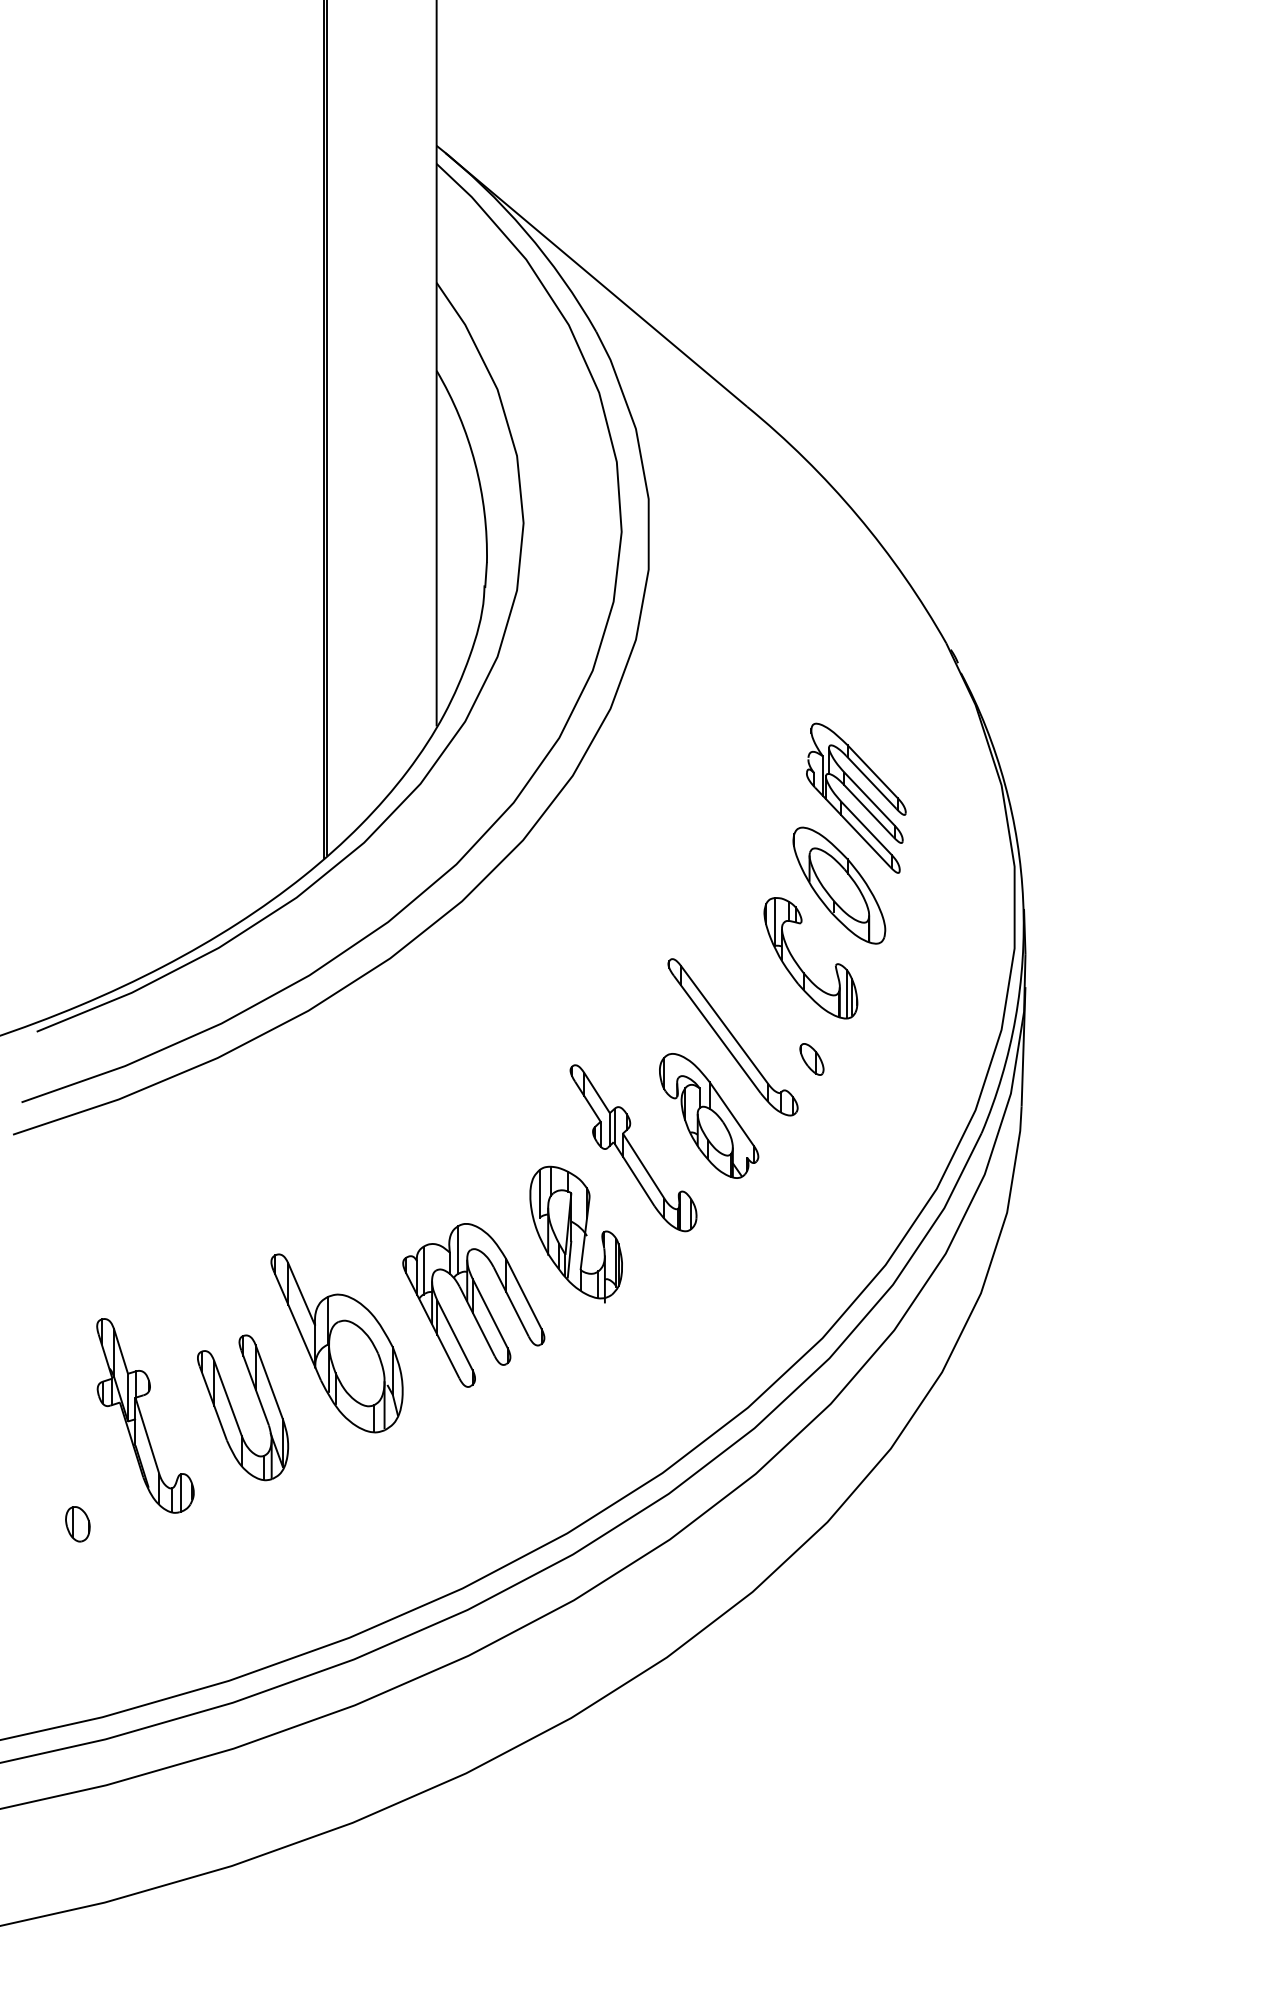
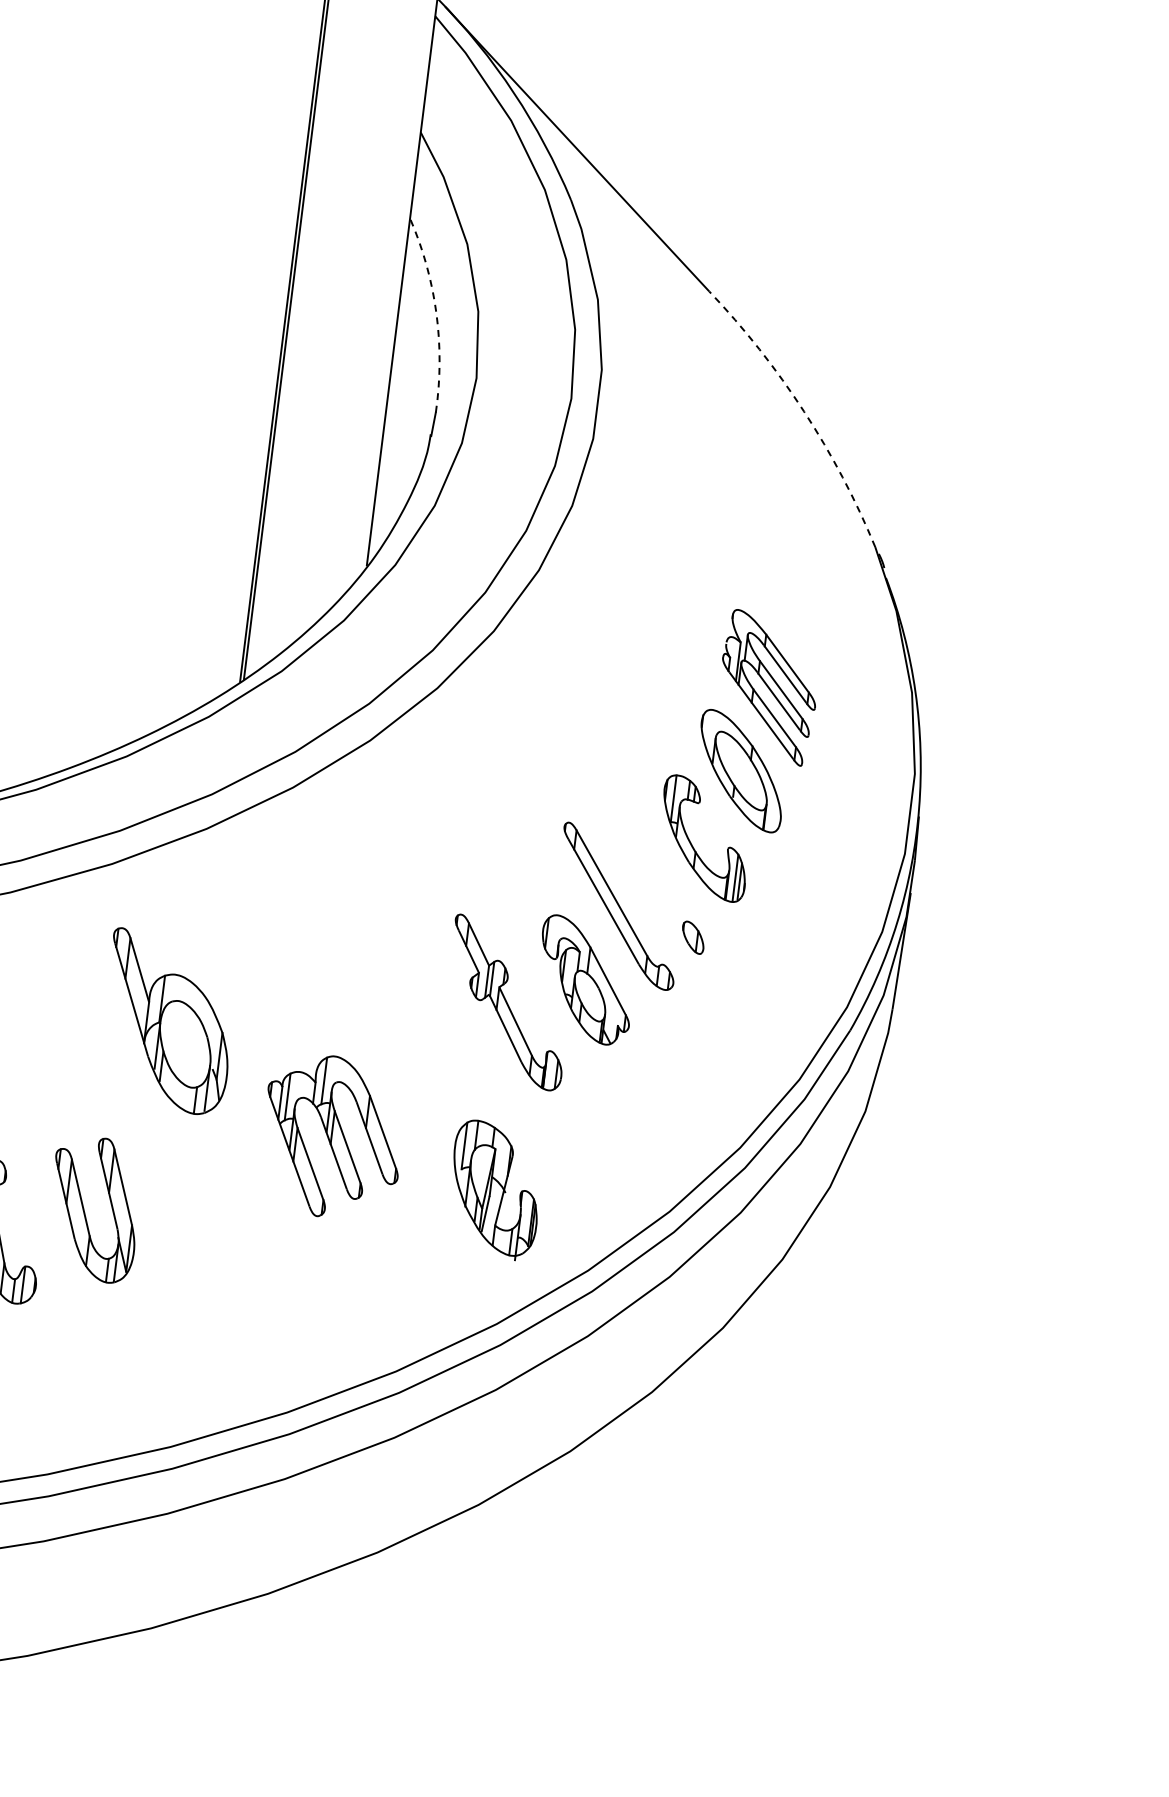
arc: (475, 463) -> (436, 313), solid -> dashed
arc: (857, 515) -> (804, 411), solid -> dashed
part: (575, 1234) -> (494, 1190), moved
part: (336, 1343) -> (167, 1022), moved

